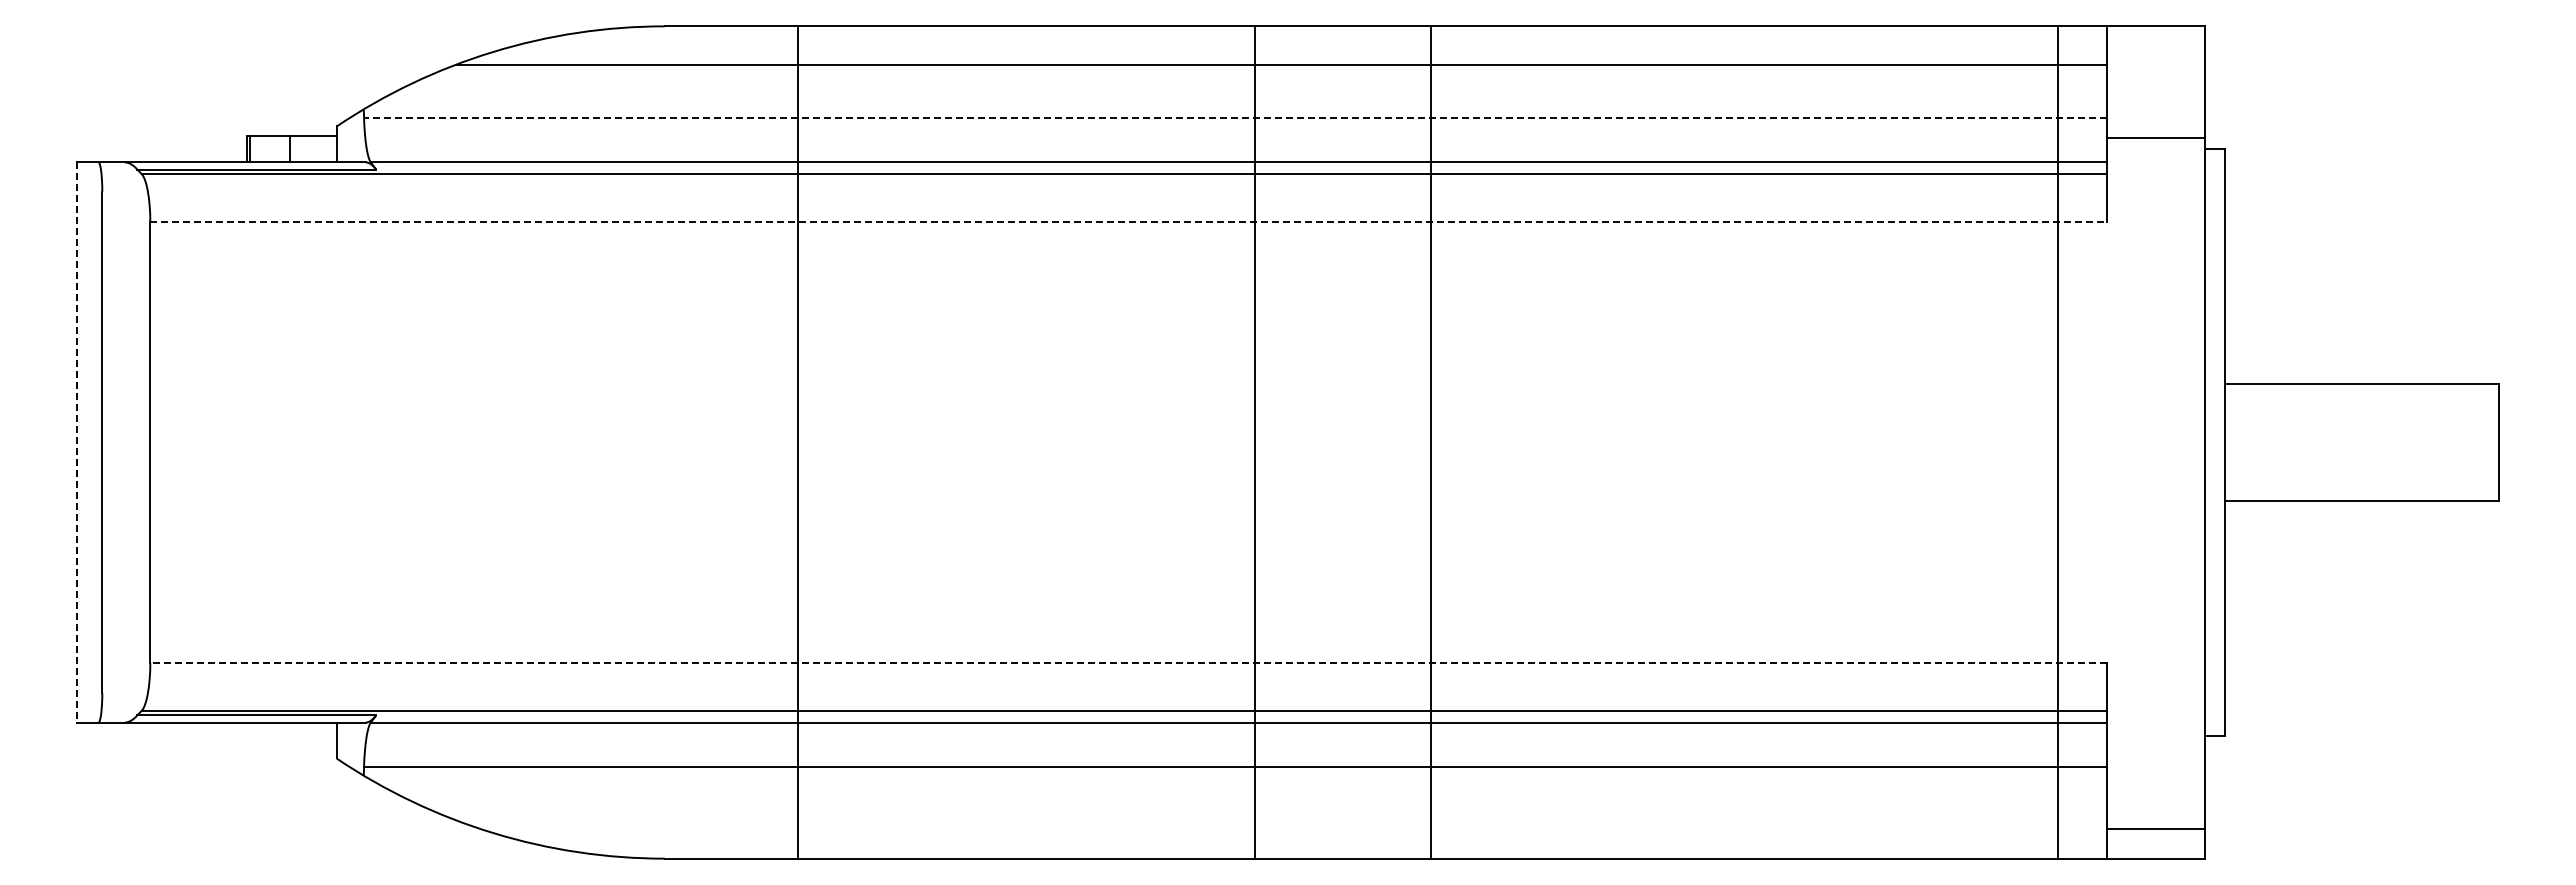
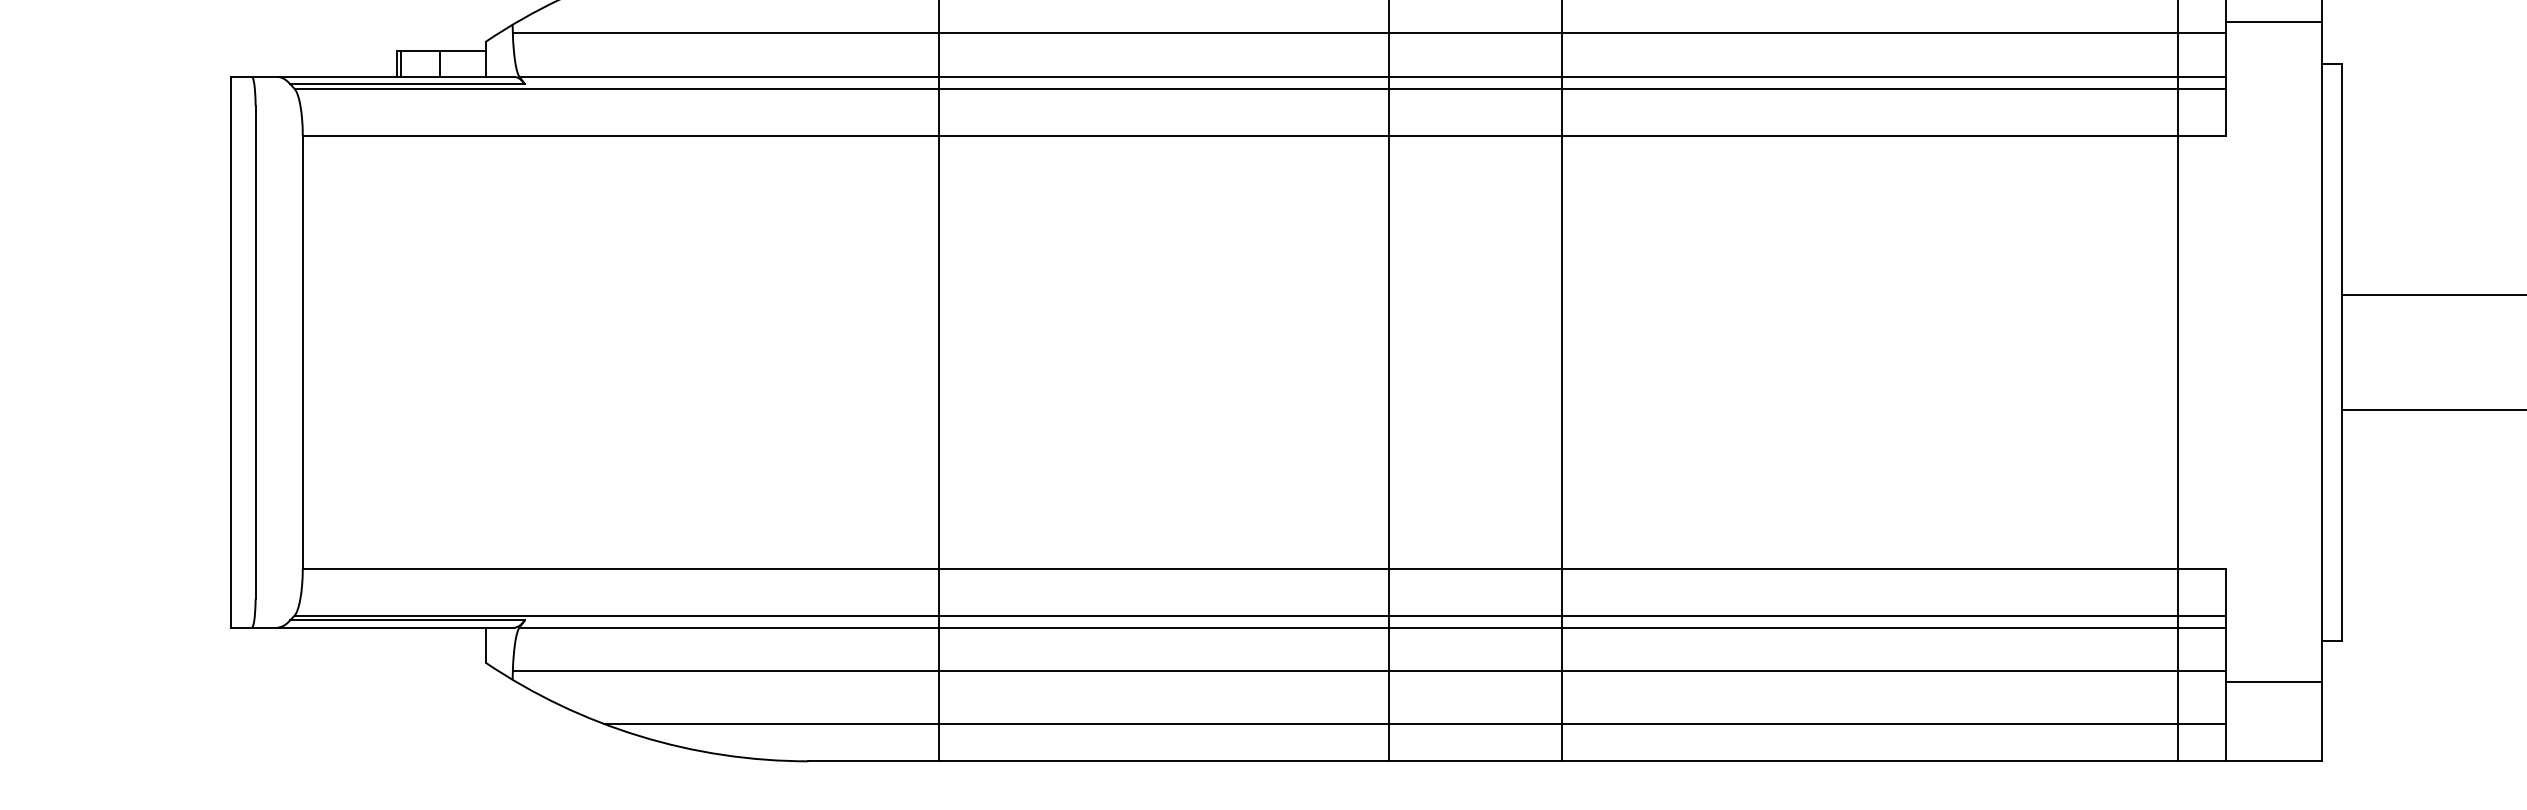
line: (1235, 117) -> (1369, 32), dashed -> solid
line: (2156, 137) -> (2274, 22), moved
line: (1129, 222) -> (1265, 136), dashed -> solid
line: (77, 443) -> (231, 353), dashed -> solid
line: (1128, 662) -> (1264, 568), dashed -> solid
line: (1281, 820) -> (1414, 723), added
line: (2156, 829) -> (2274, 682), moved

